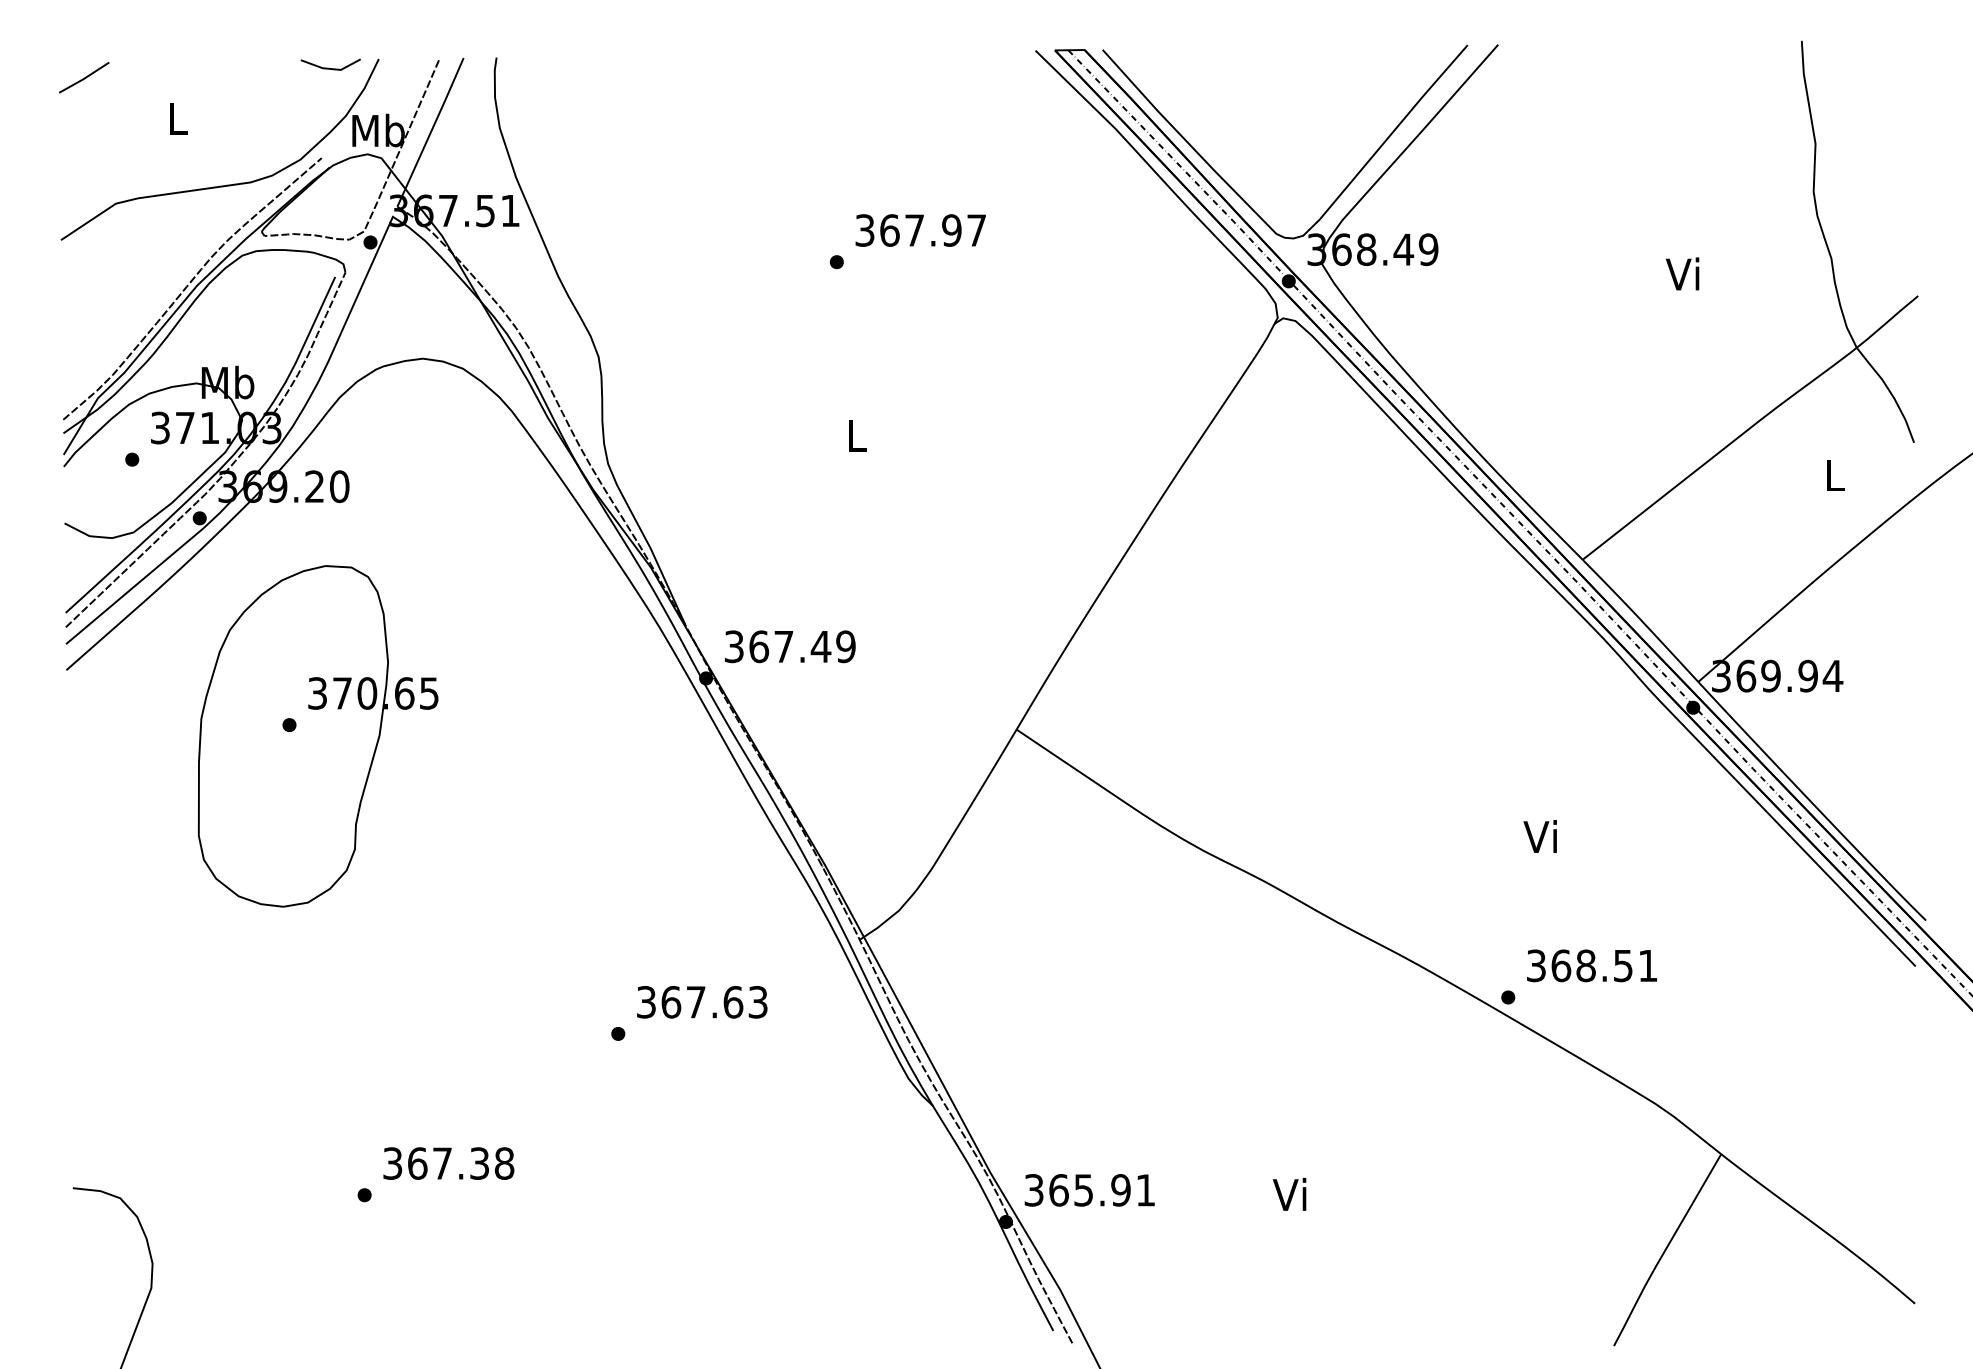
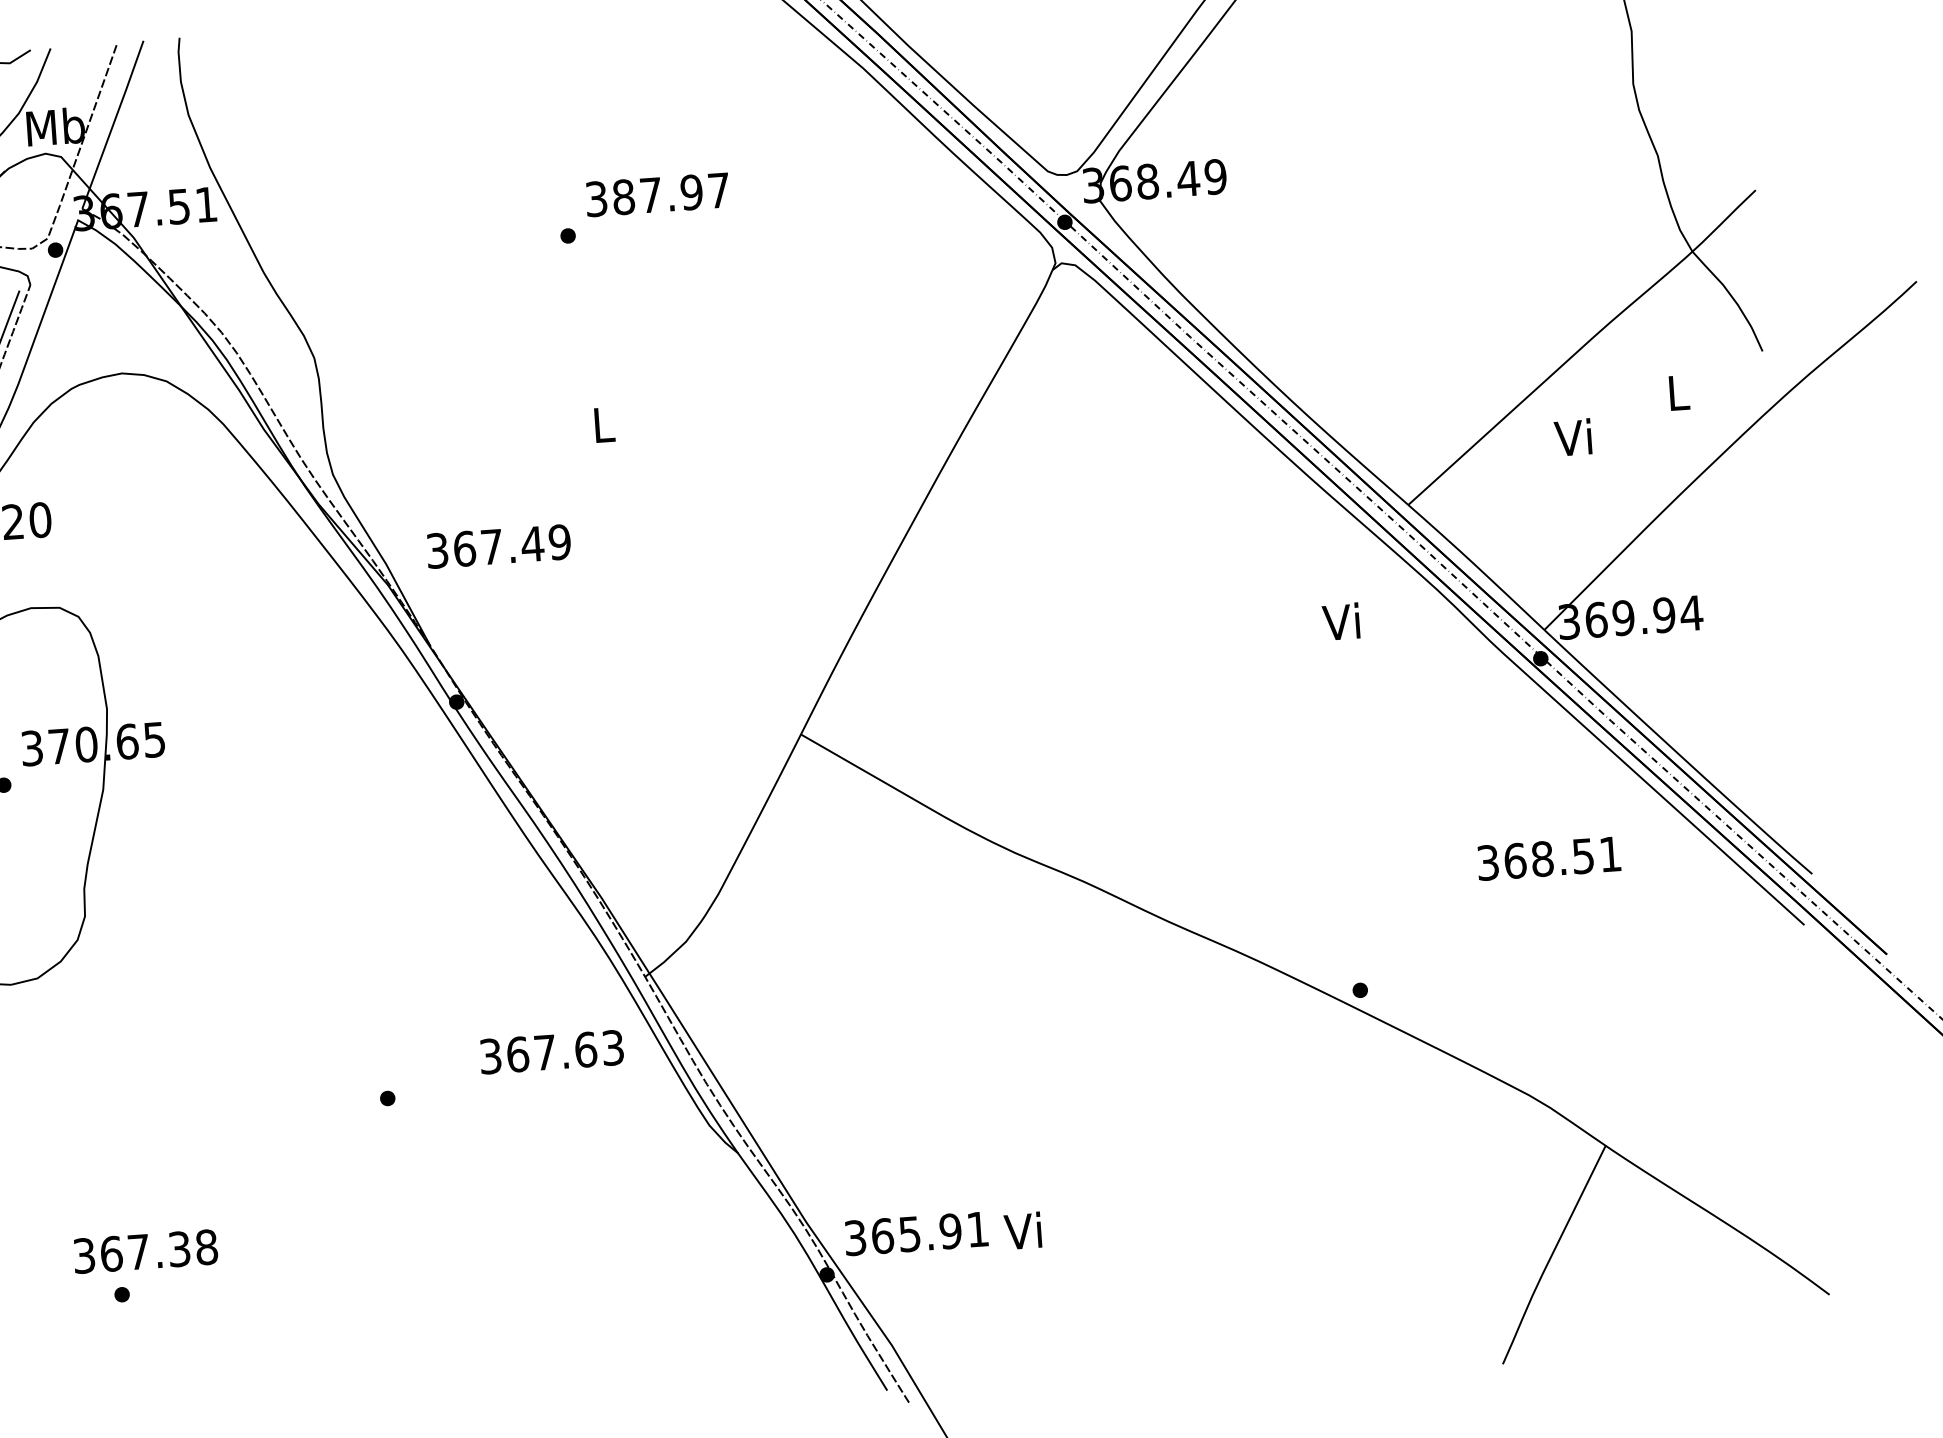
text: (889, 230) -> (623, 197), 367.97 -> 387.97
text: (1682, 273) -> (1572, 436), moved
text: (790, 646) -> (499, 546), moved
text: (1539, 836) -> (1340, 621), moved
text: (1591, 965) -> (1548, 858), moved
text: (702, 1002) -> (552, 1052), moved
text: (448, 1163) -> (145, 1251), moved
text: (1289, 1194) -> (1022, 1230), moved

